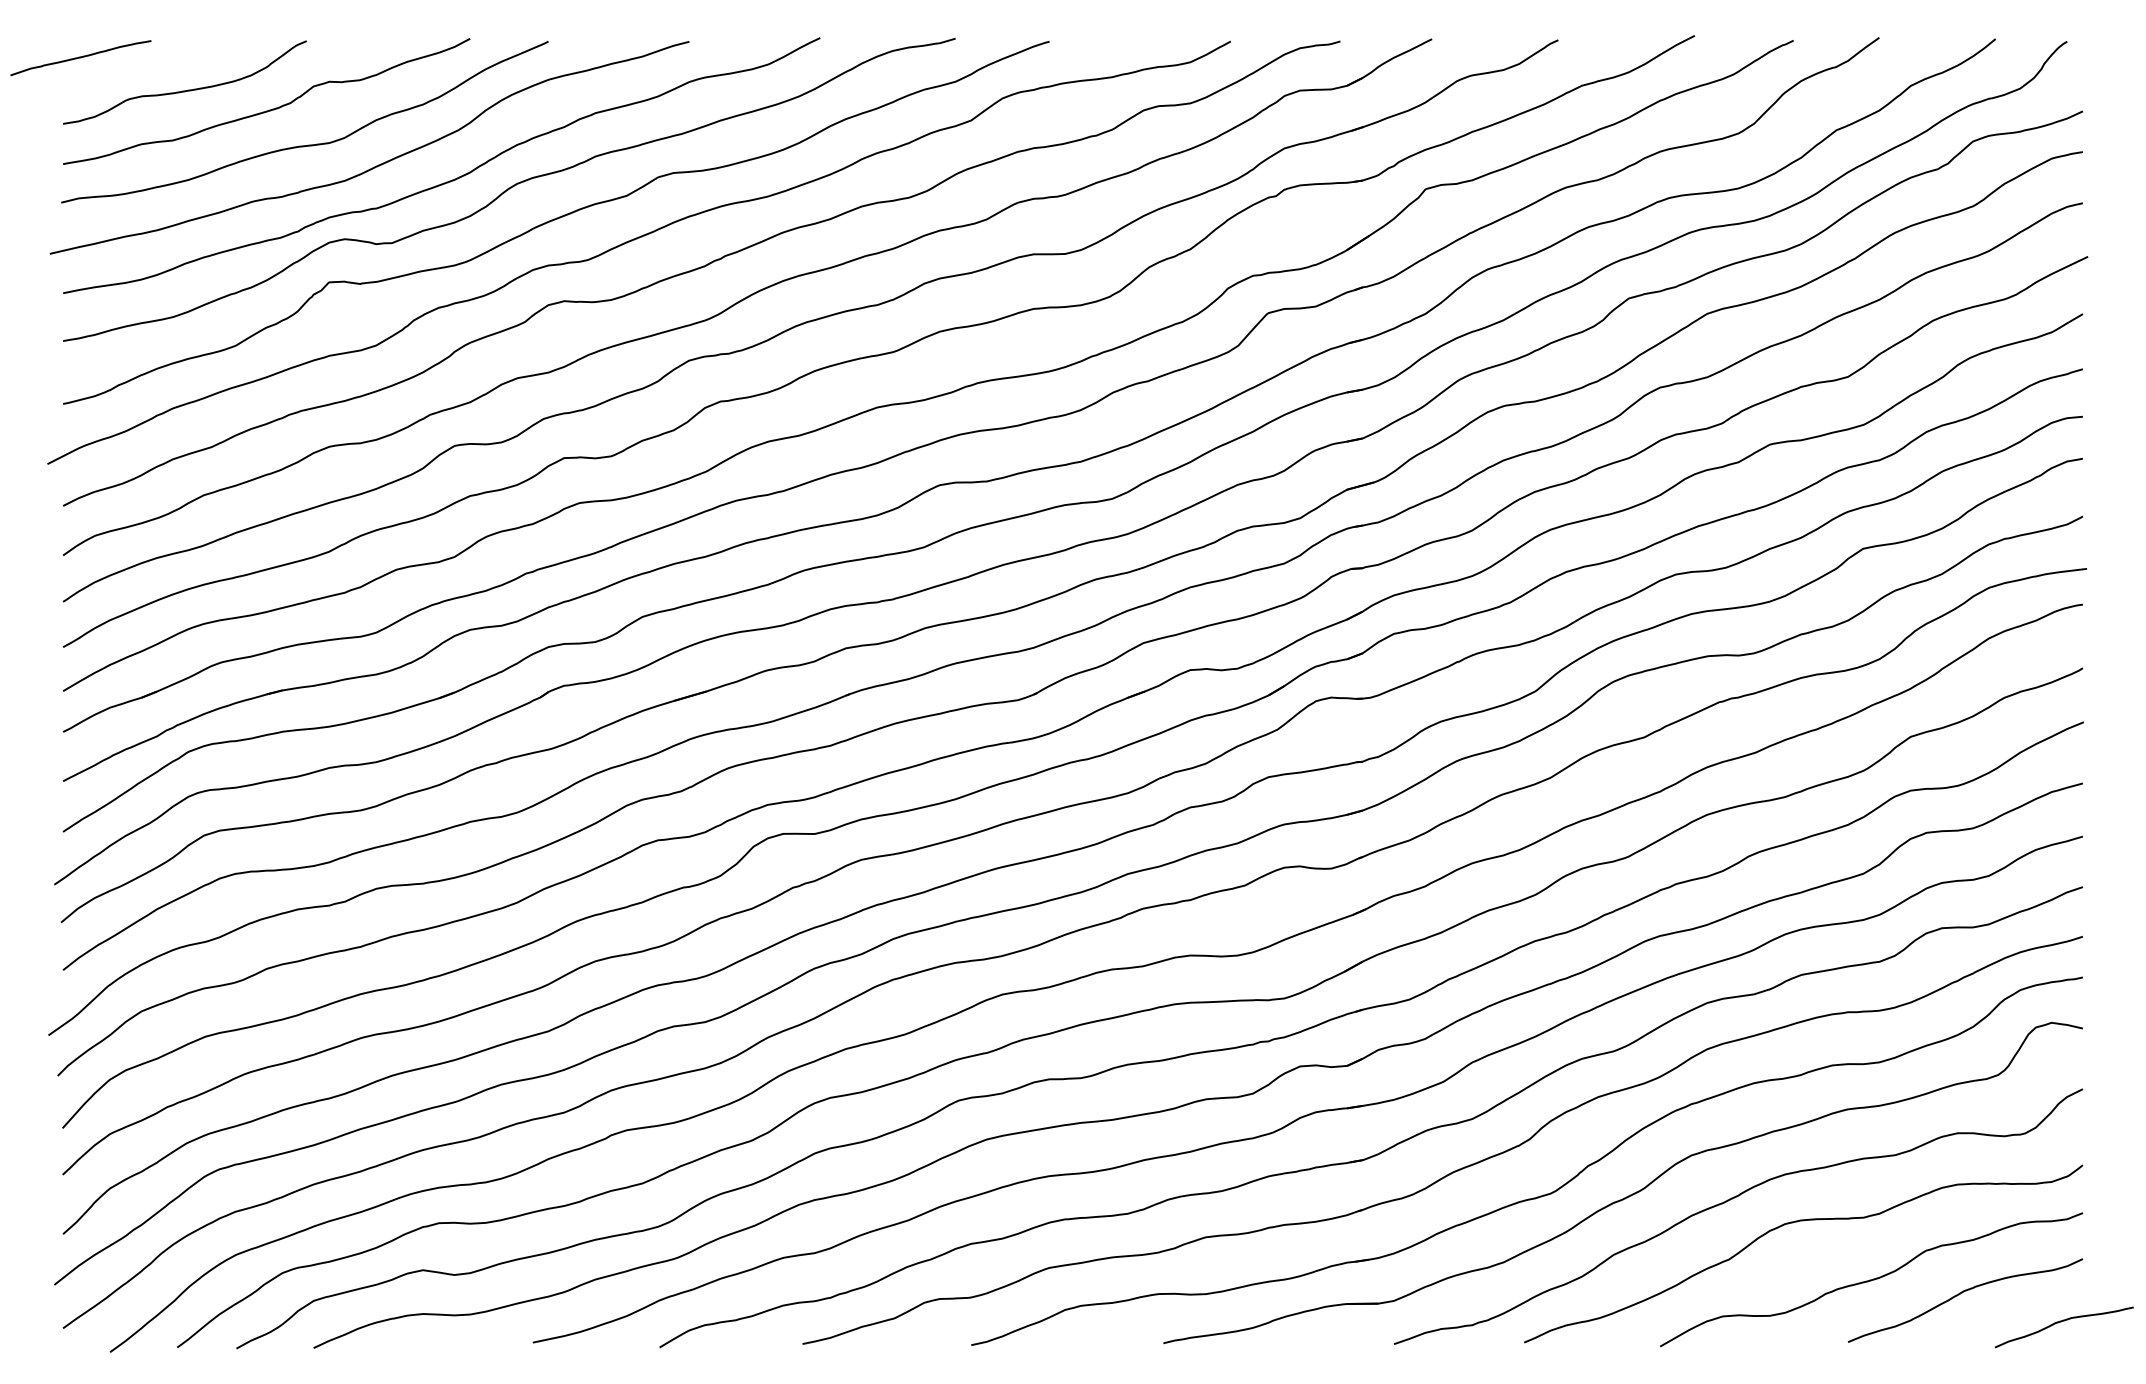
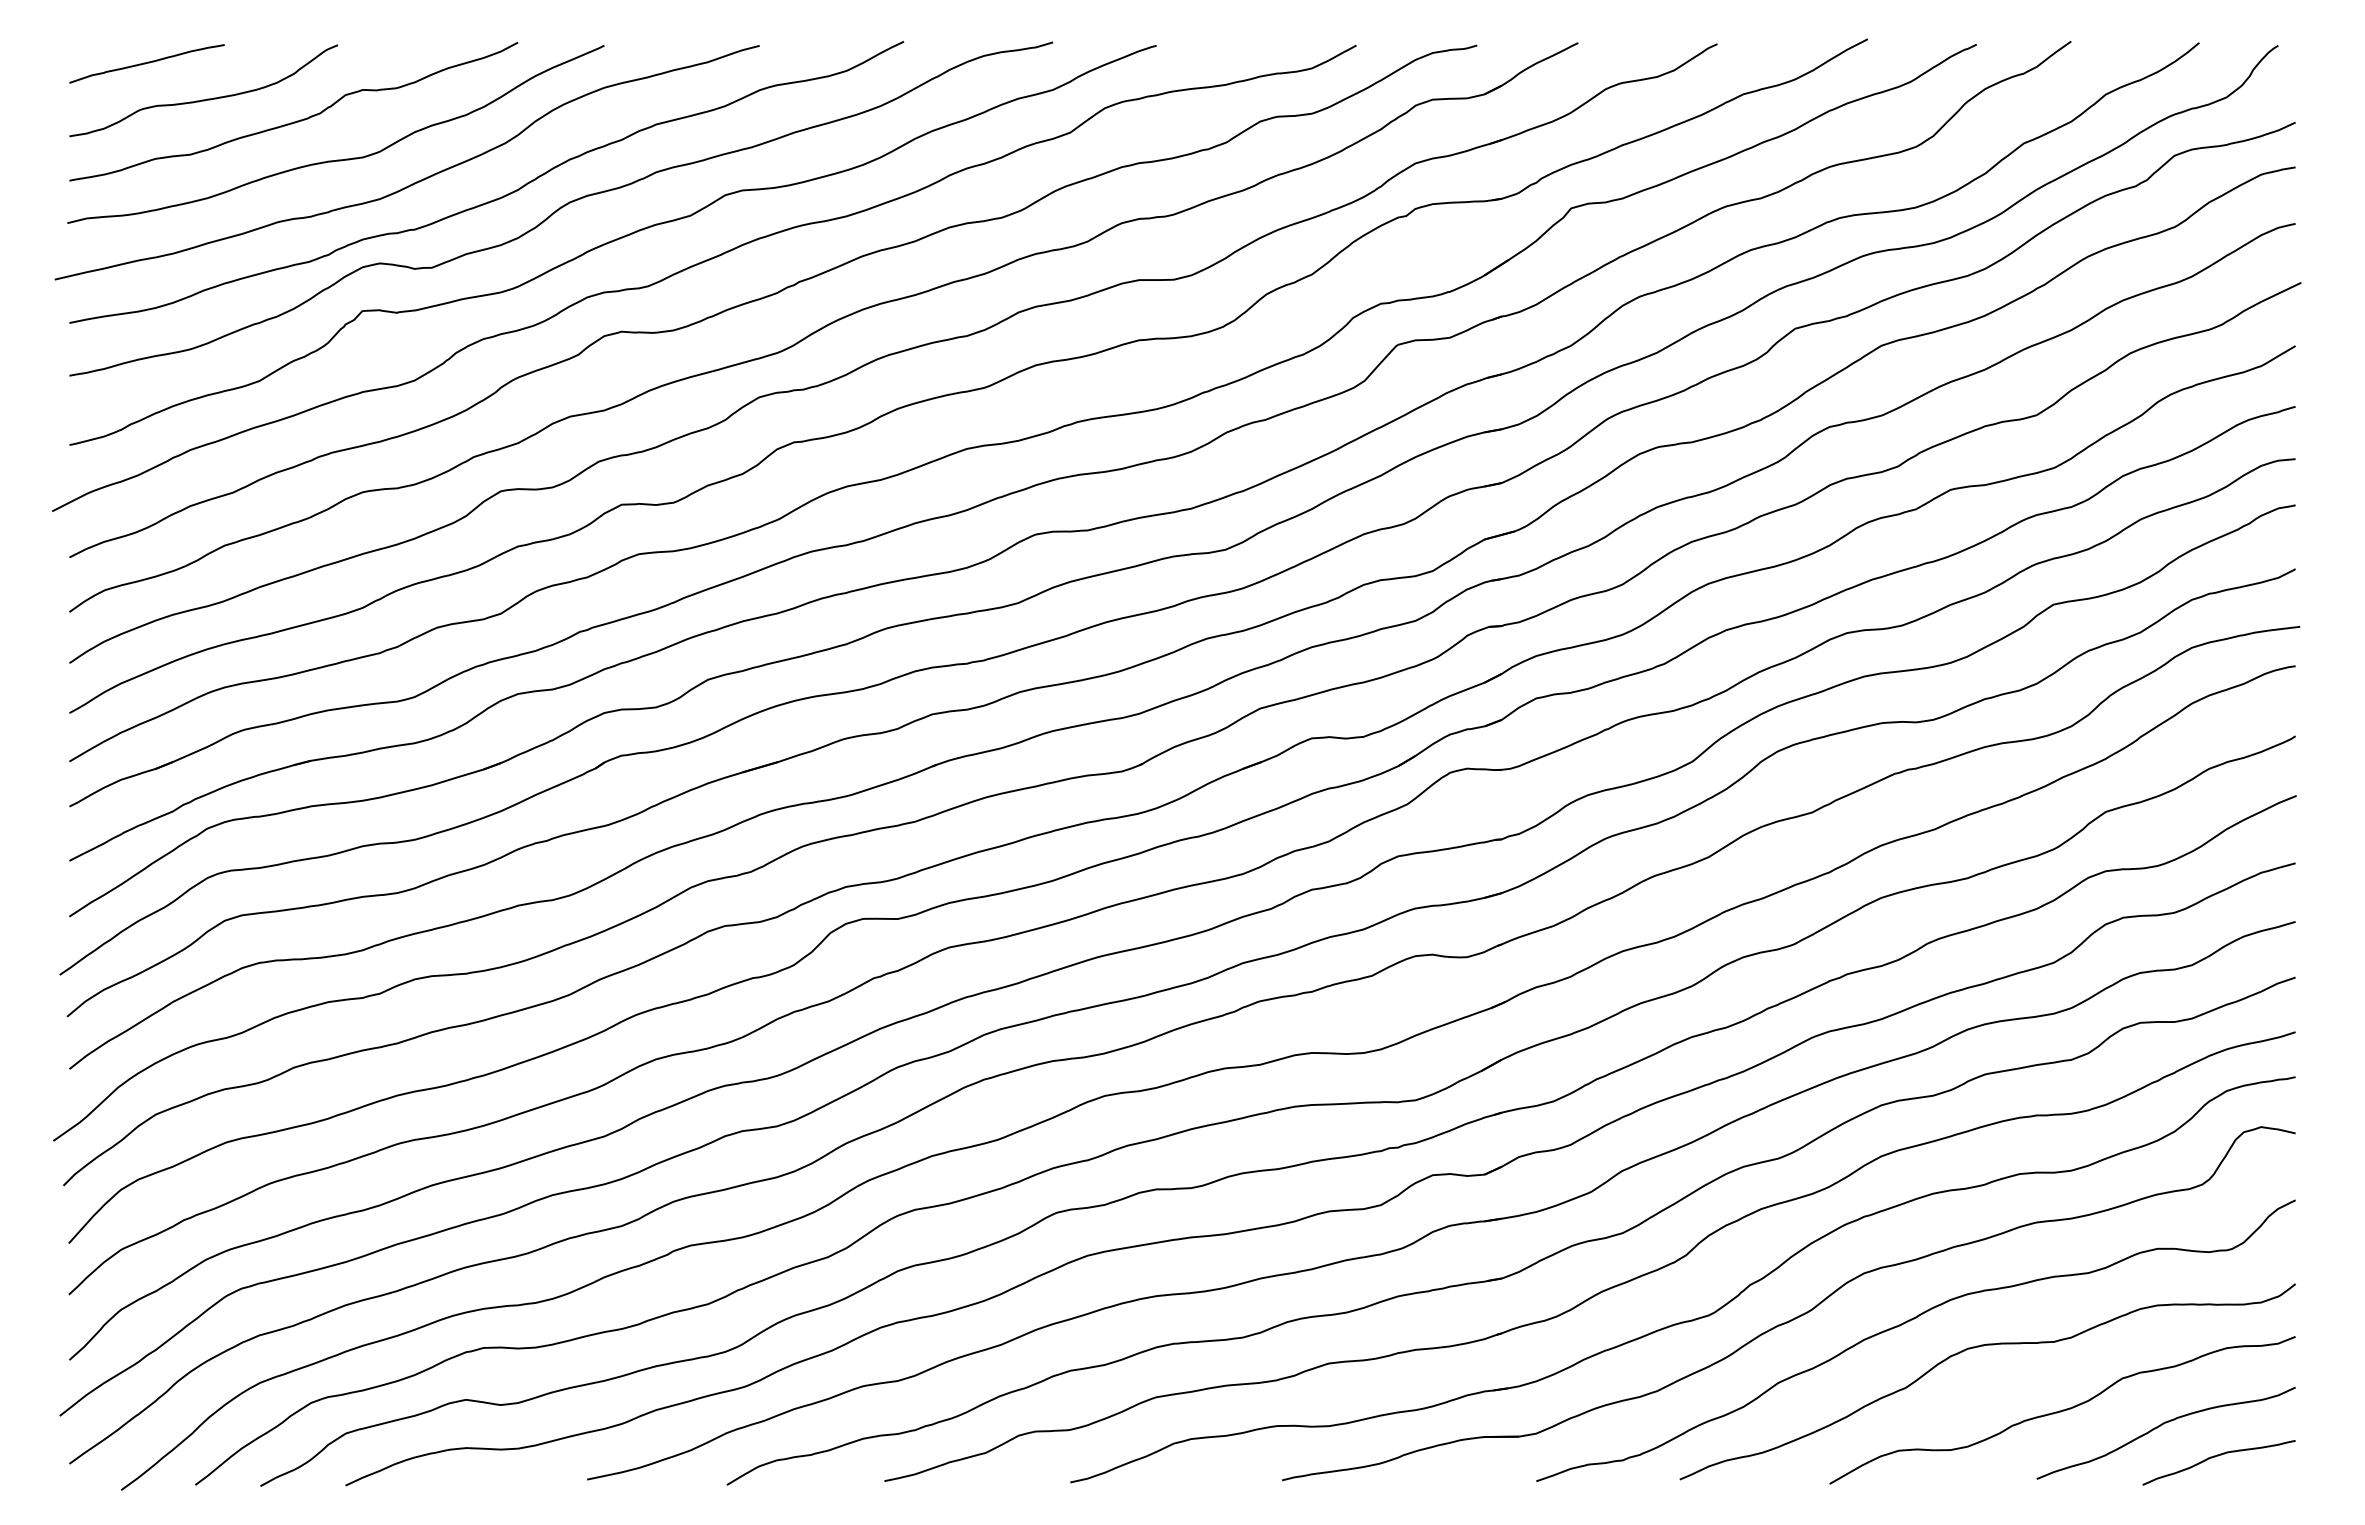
curve: (80, 57) -> (146, 63), moved
curve: (2061, 1322) -> (2215, 1457), moved

